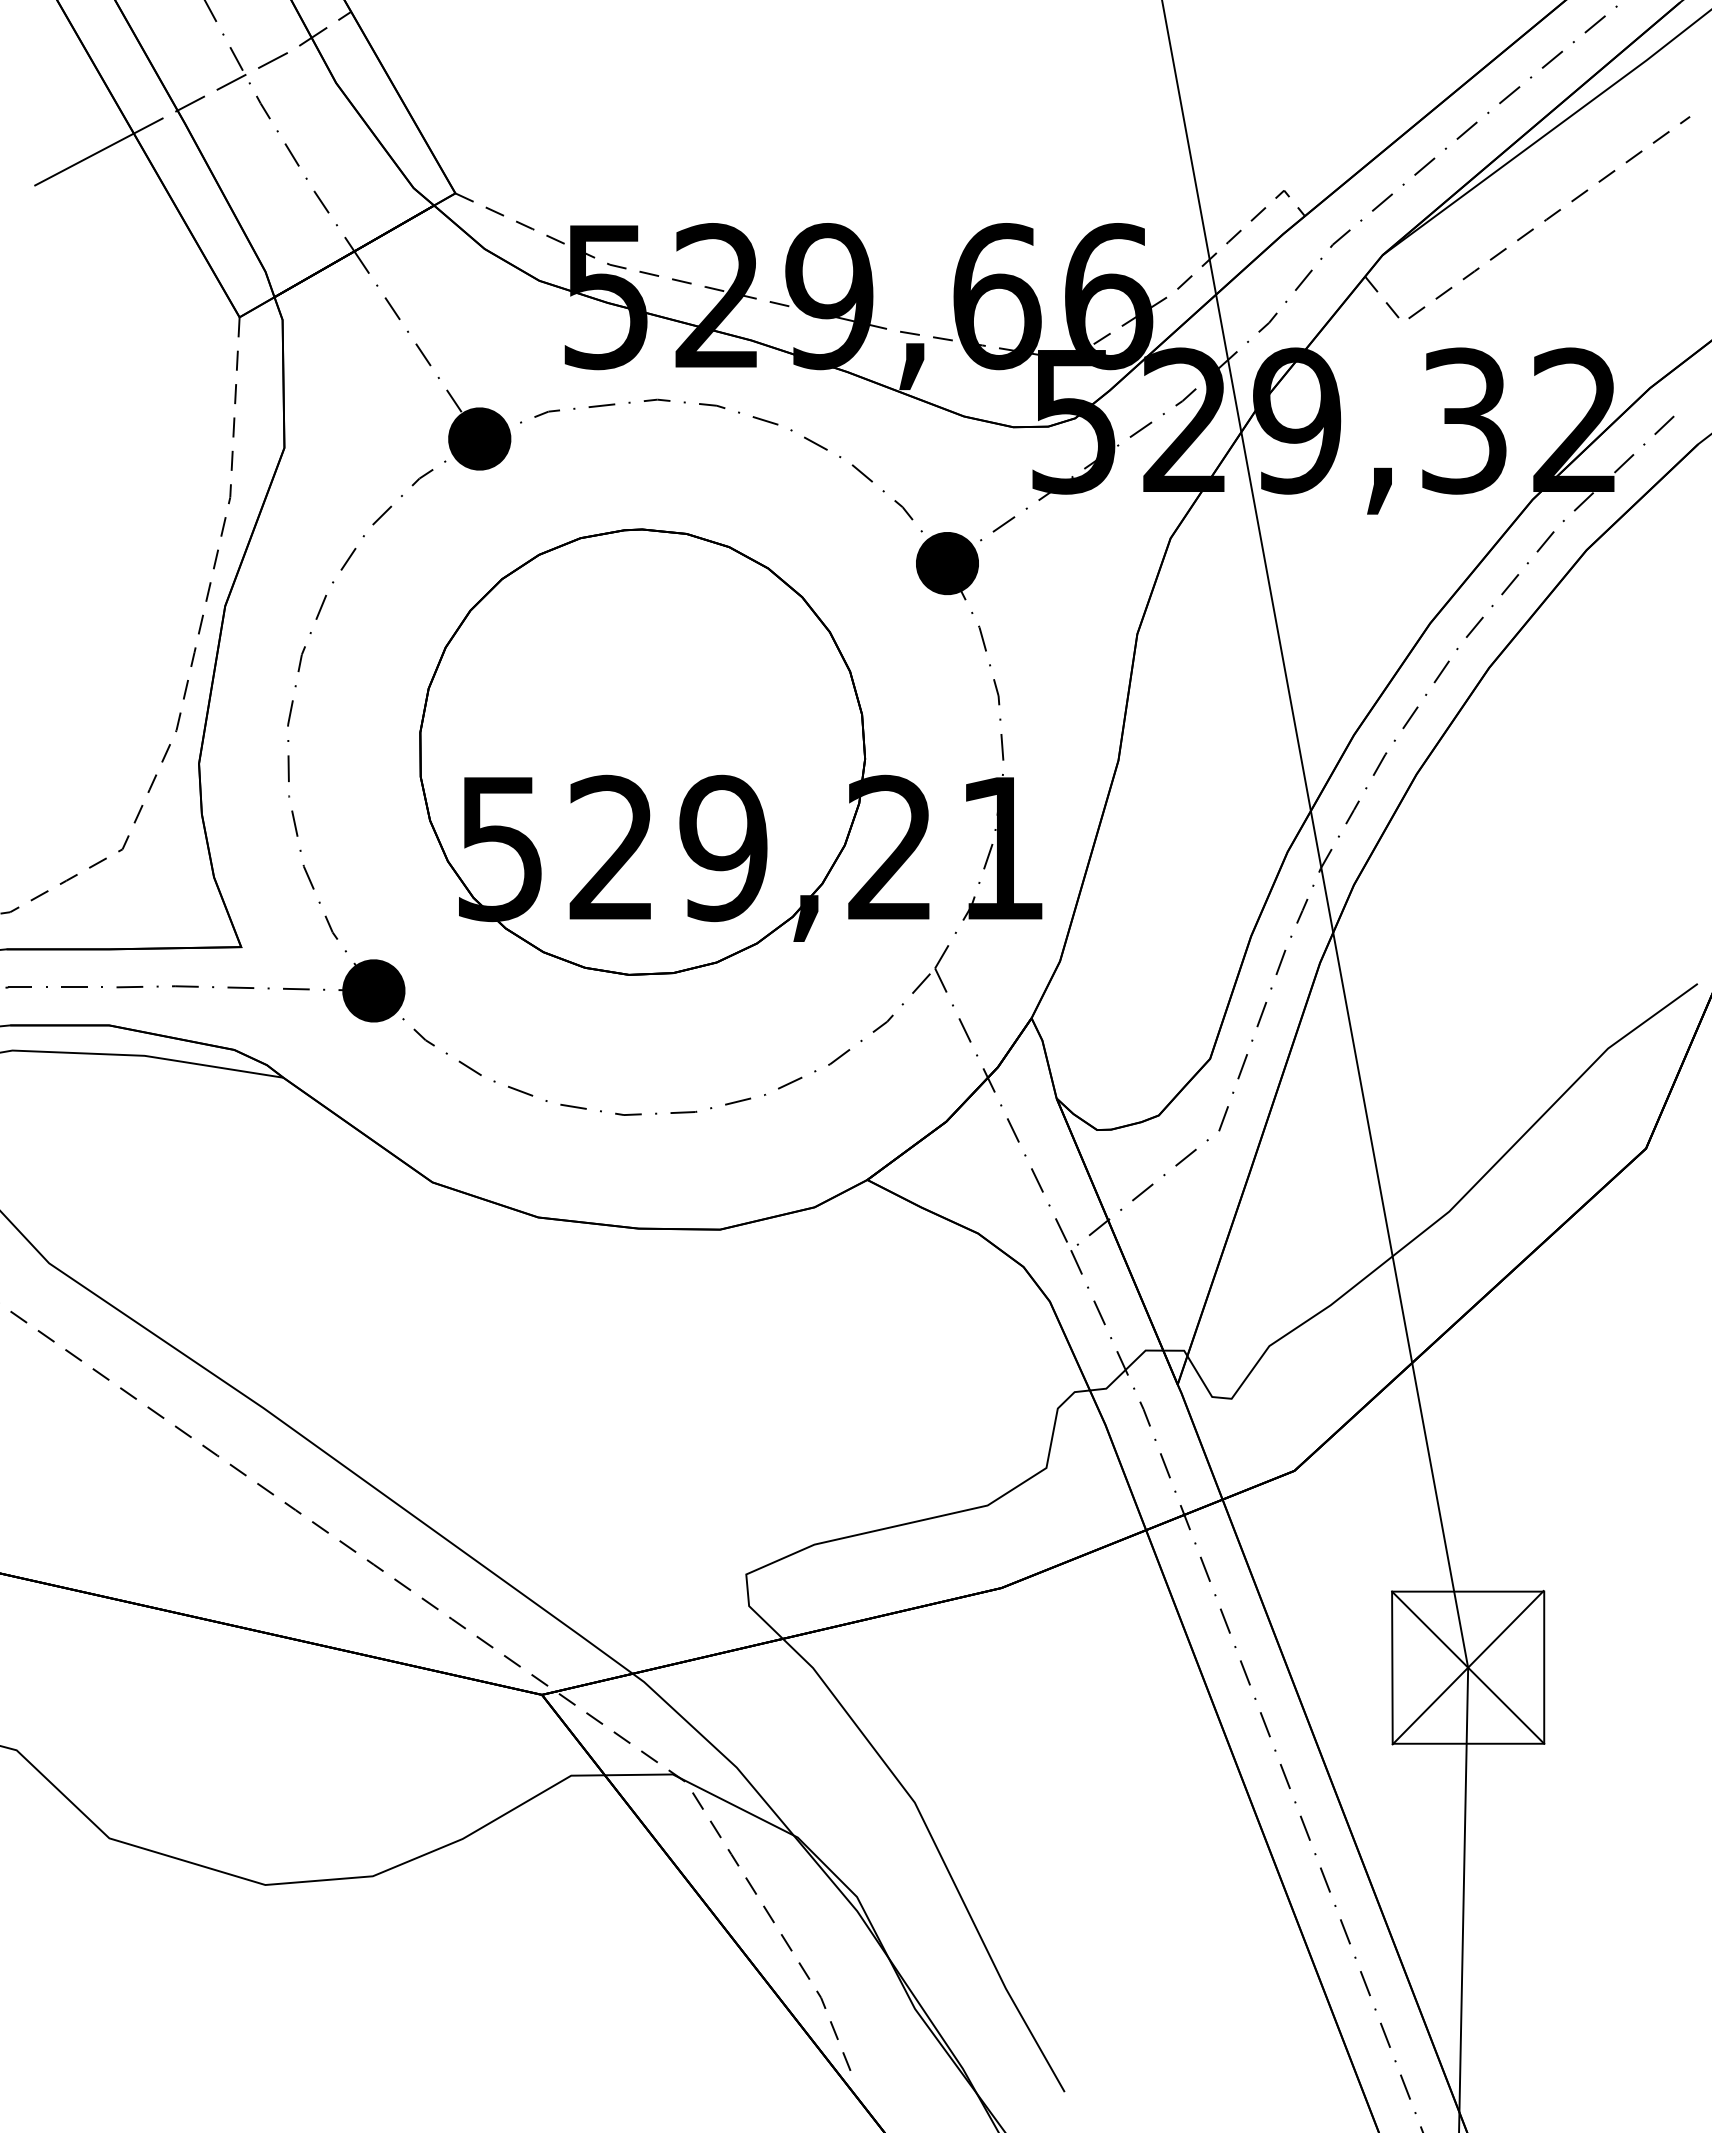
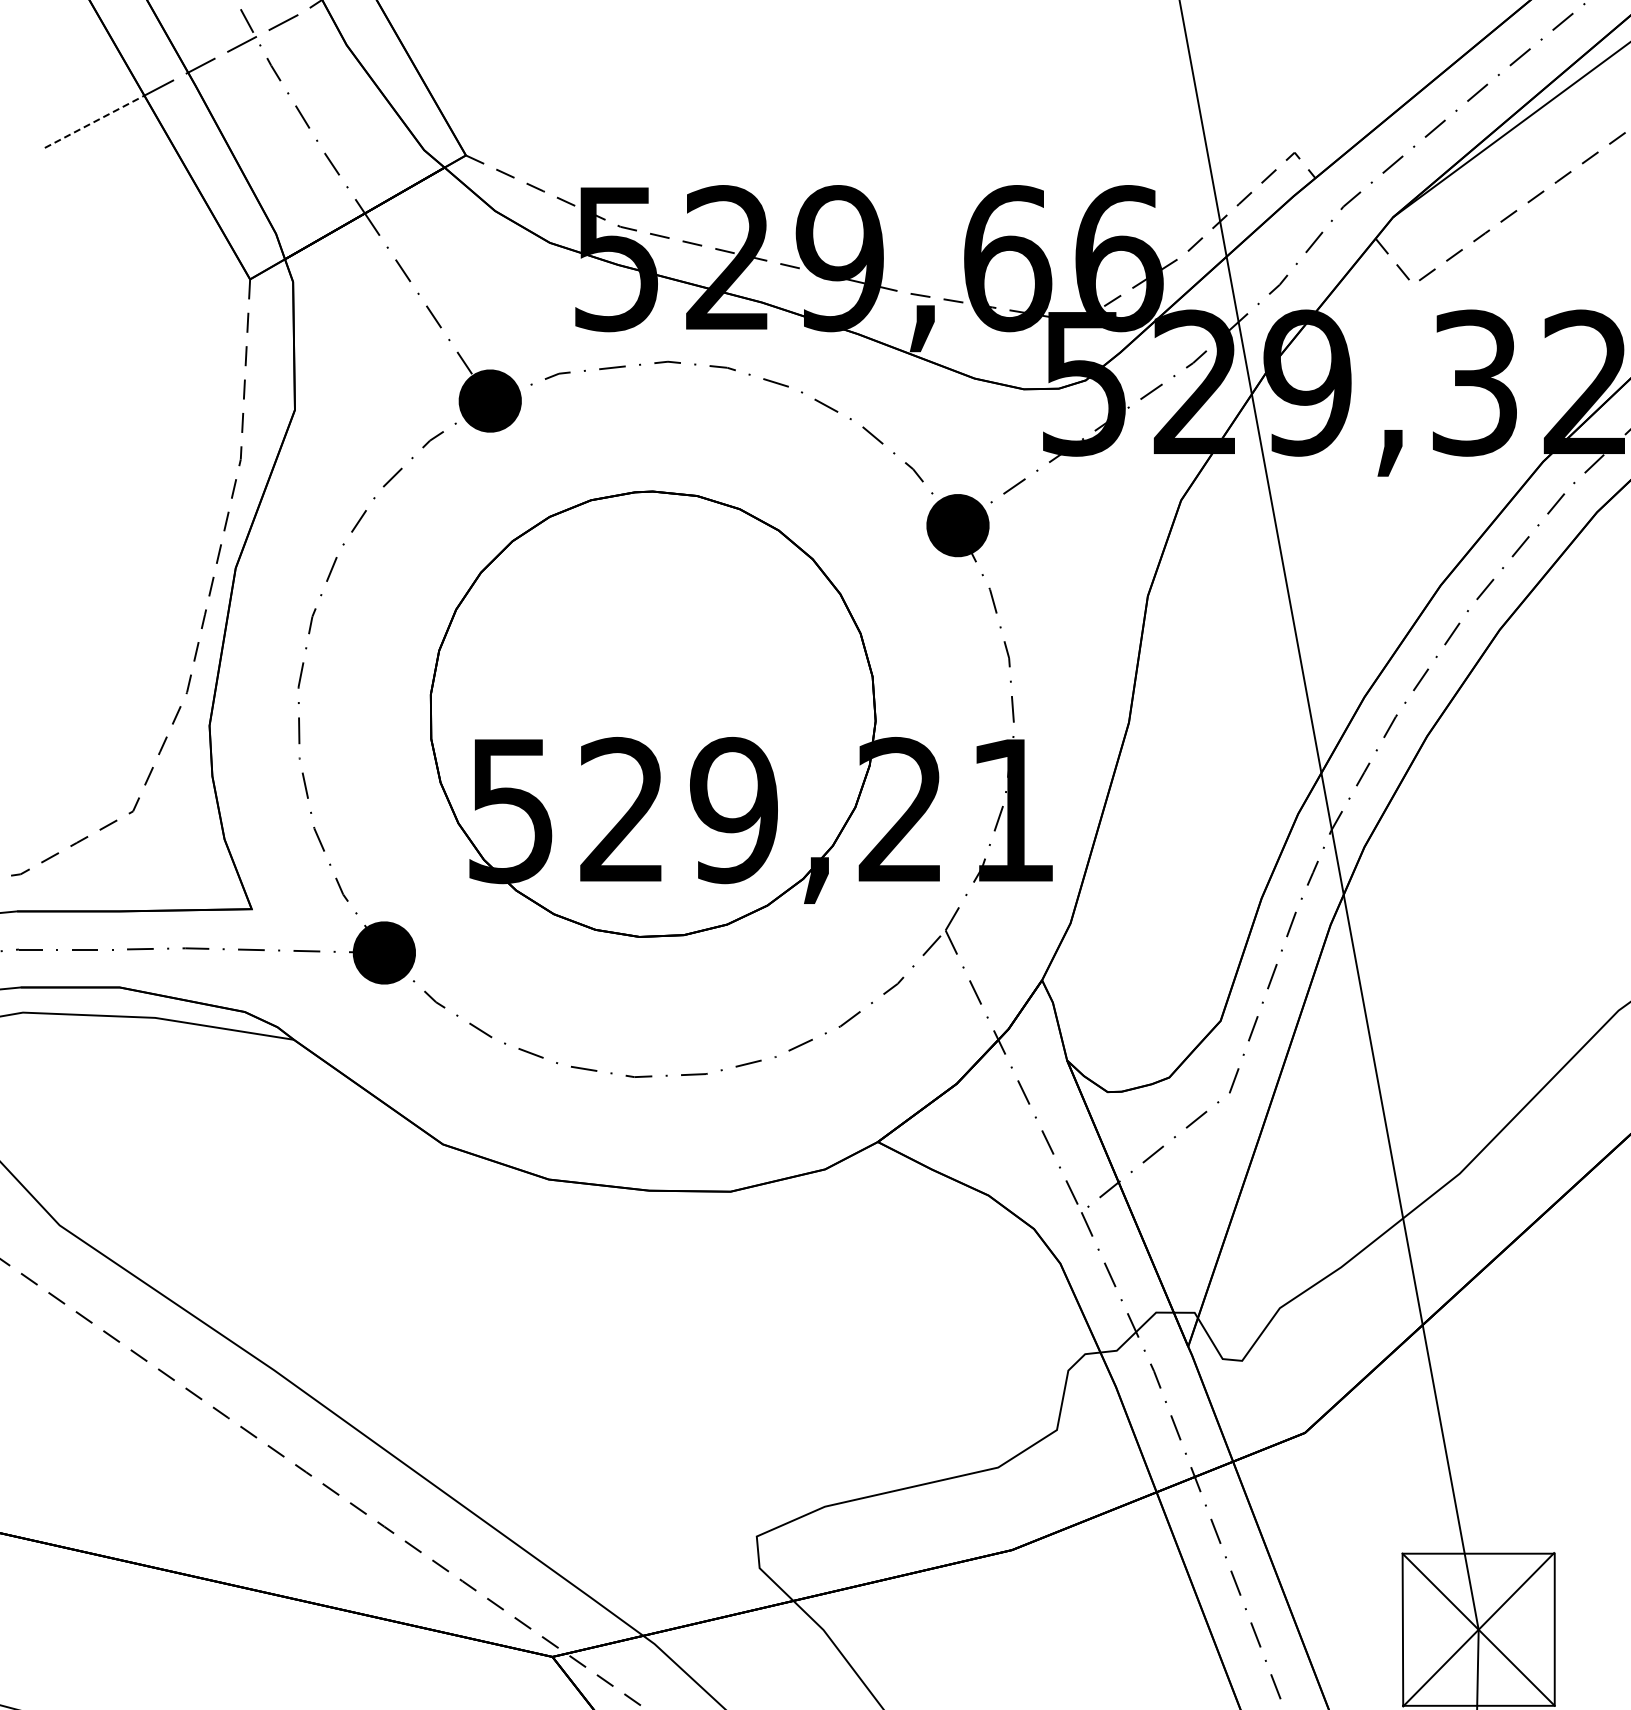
line: (85, 159) -> (96, 121), solid -> dashed

